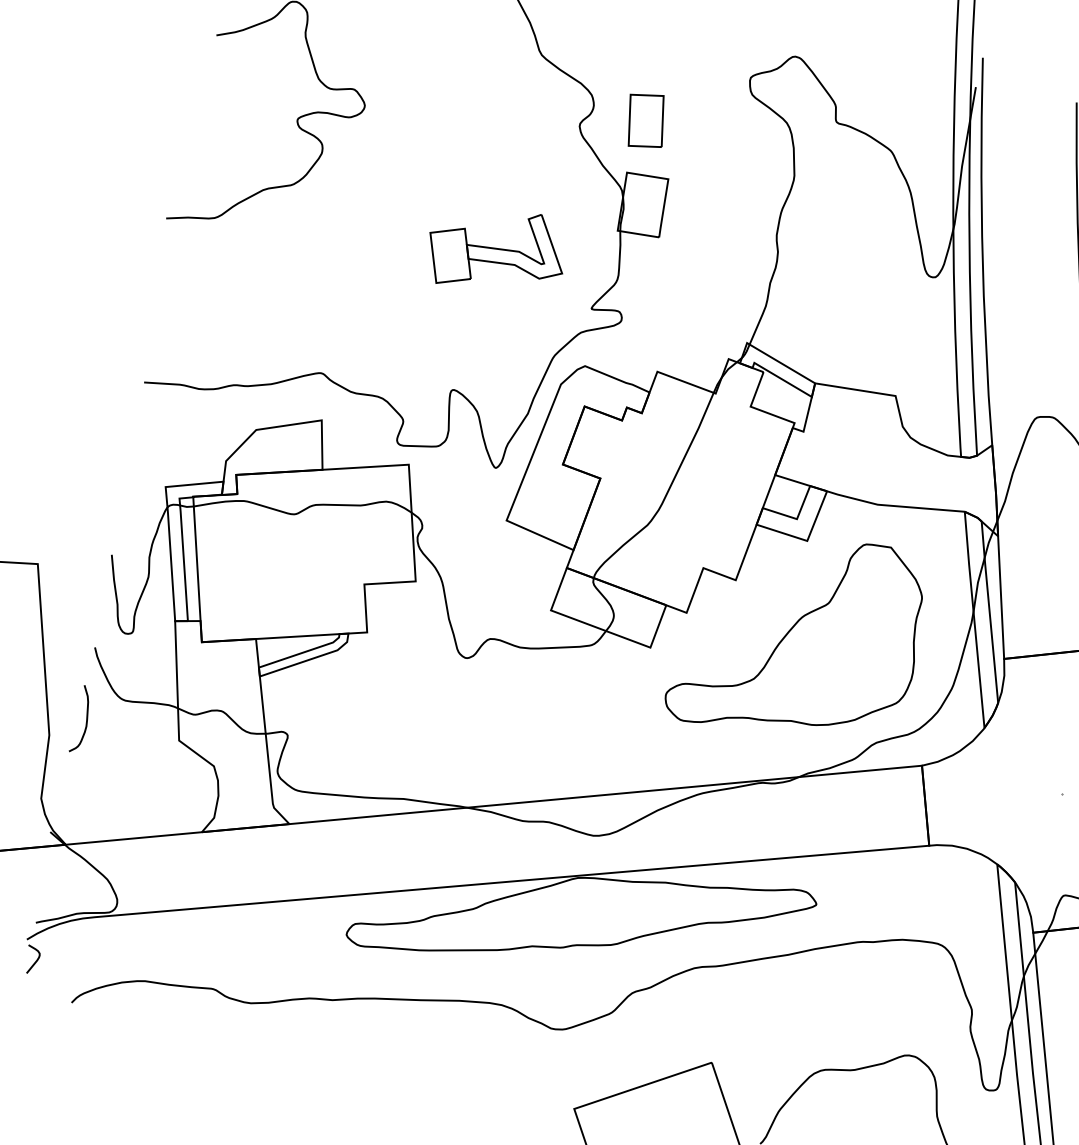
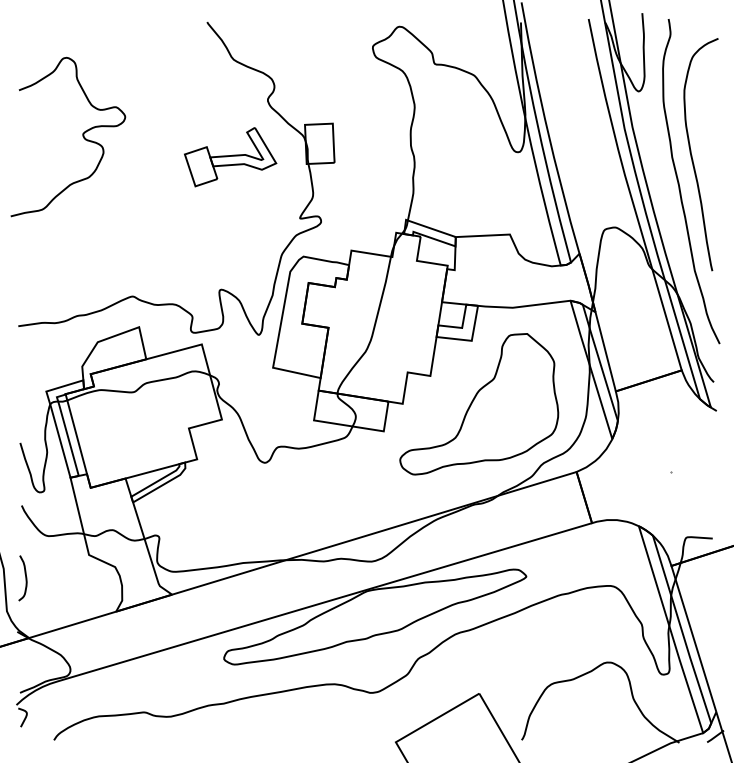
part: (646, 120) -> (310, 88), removed
part: (496, 251) -> (230, 157), moved
curve: (85, 720) -> (25, 578), moved

